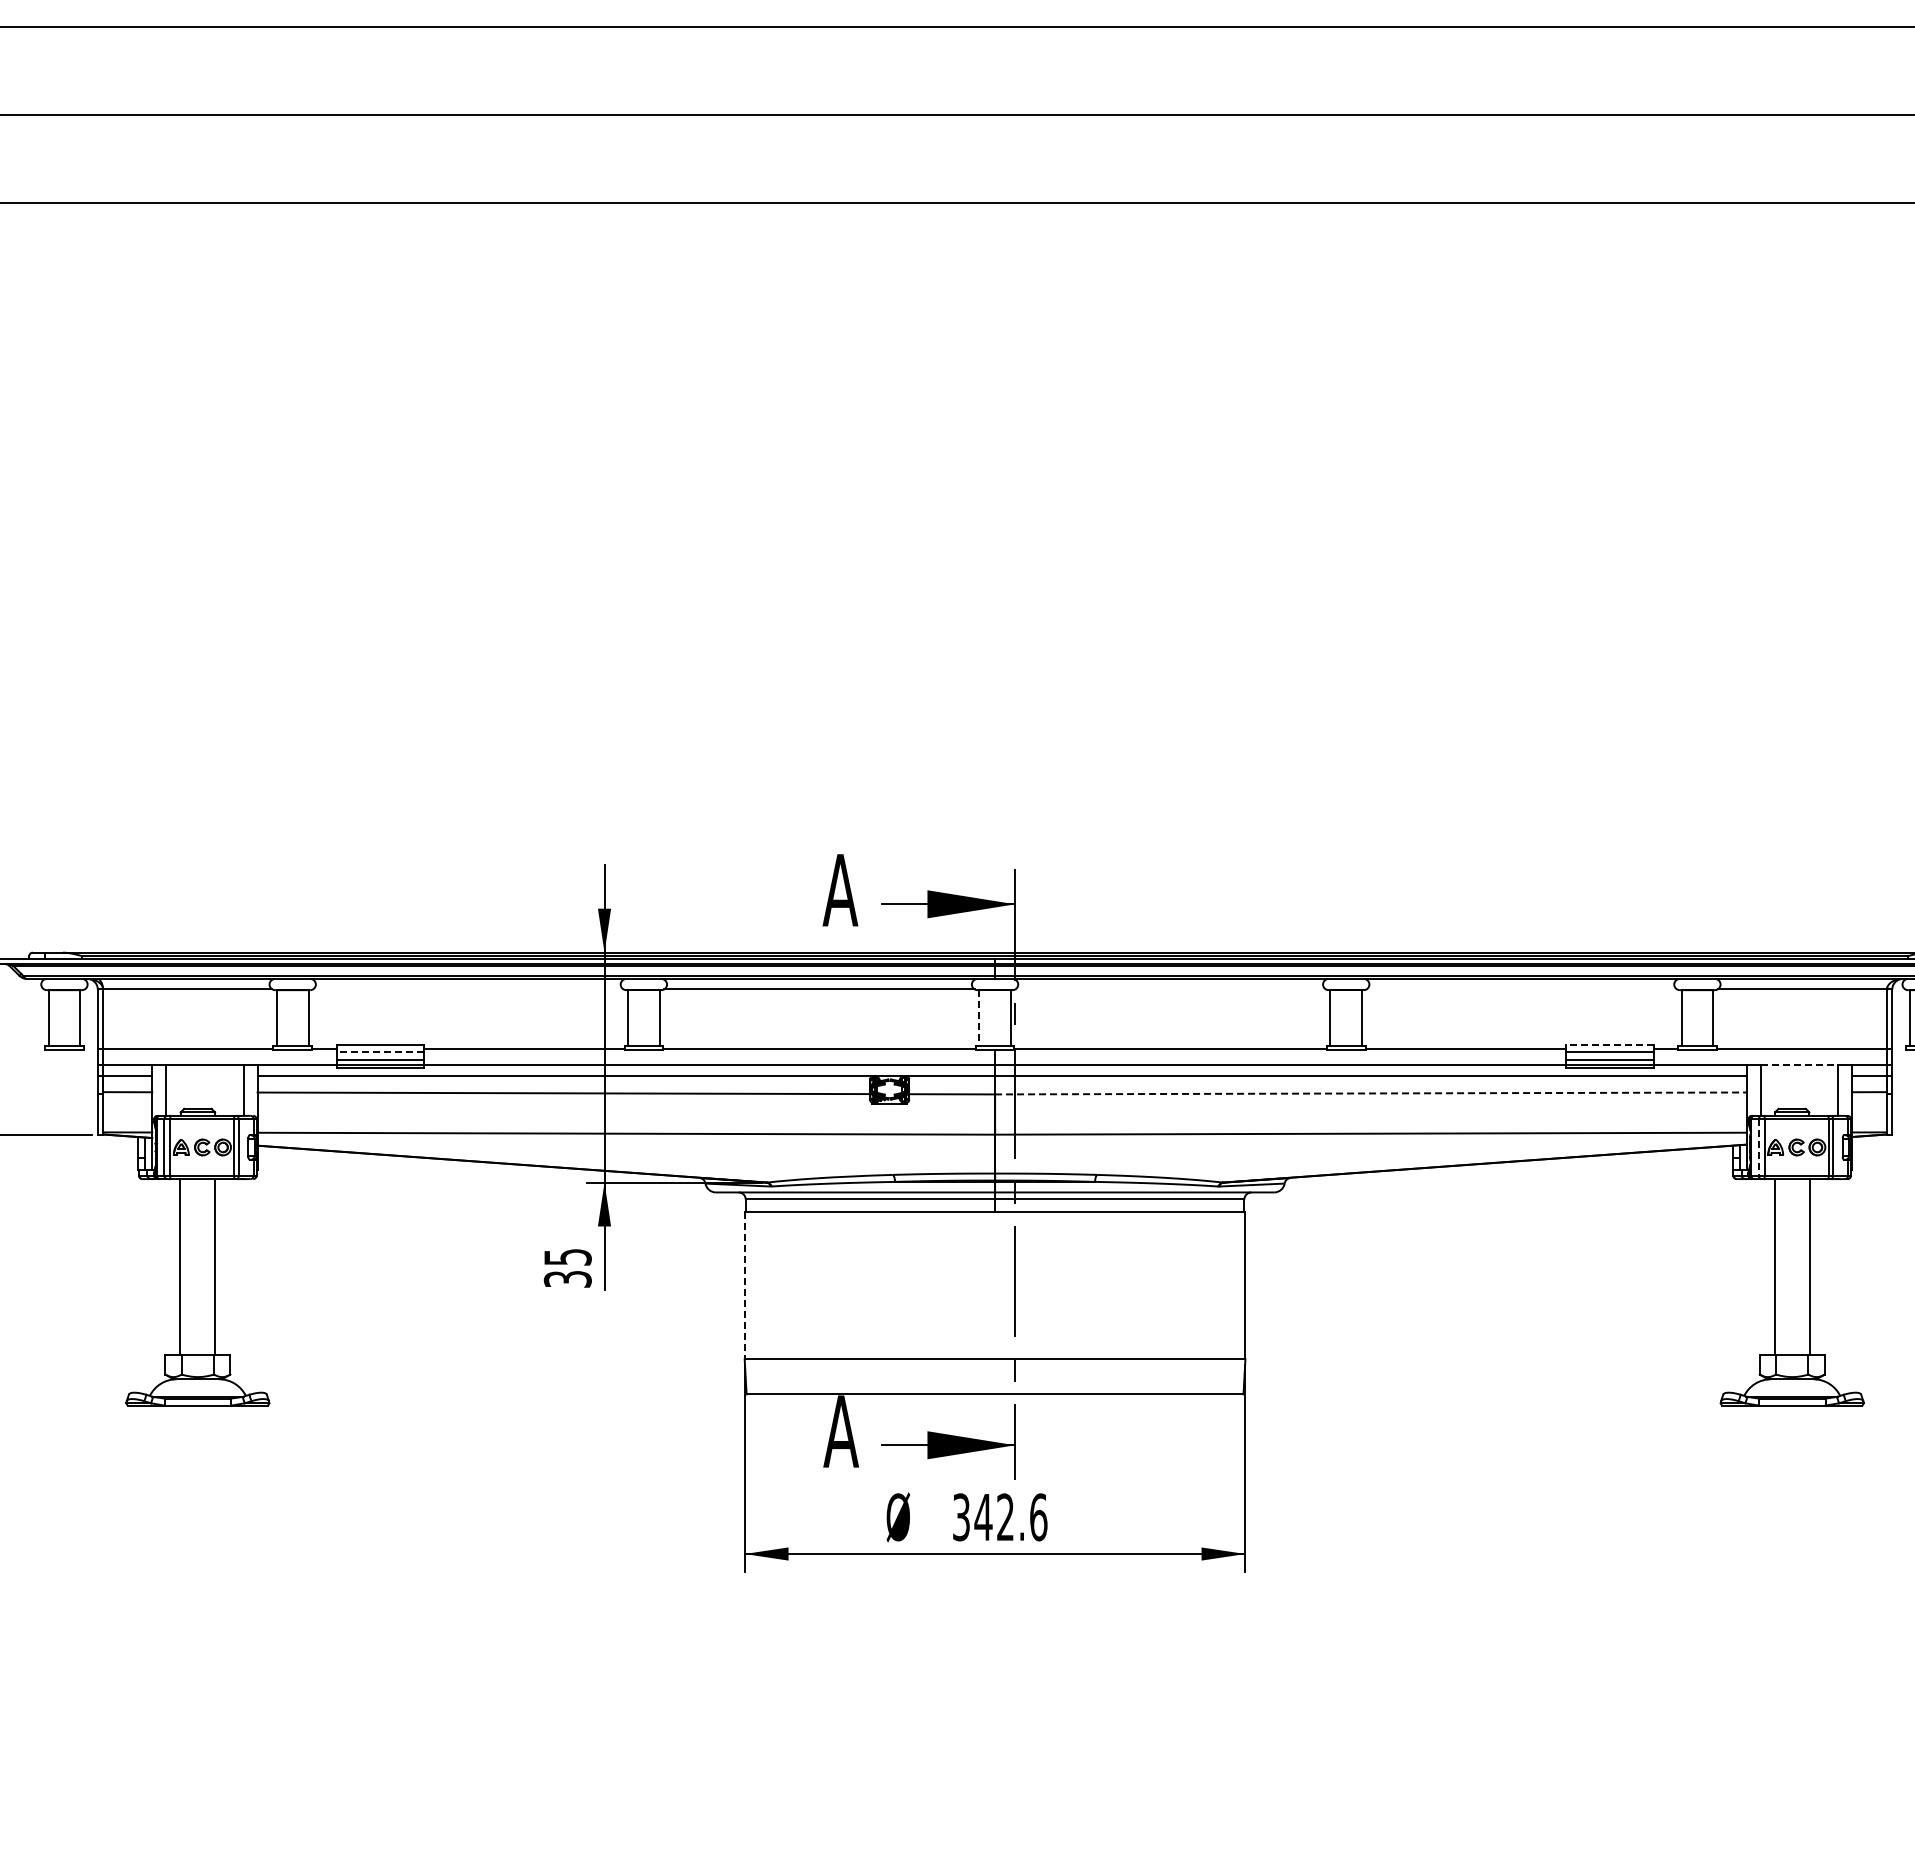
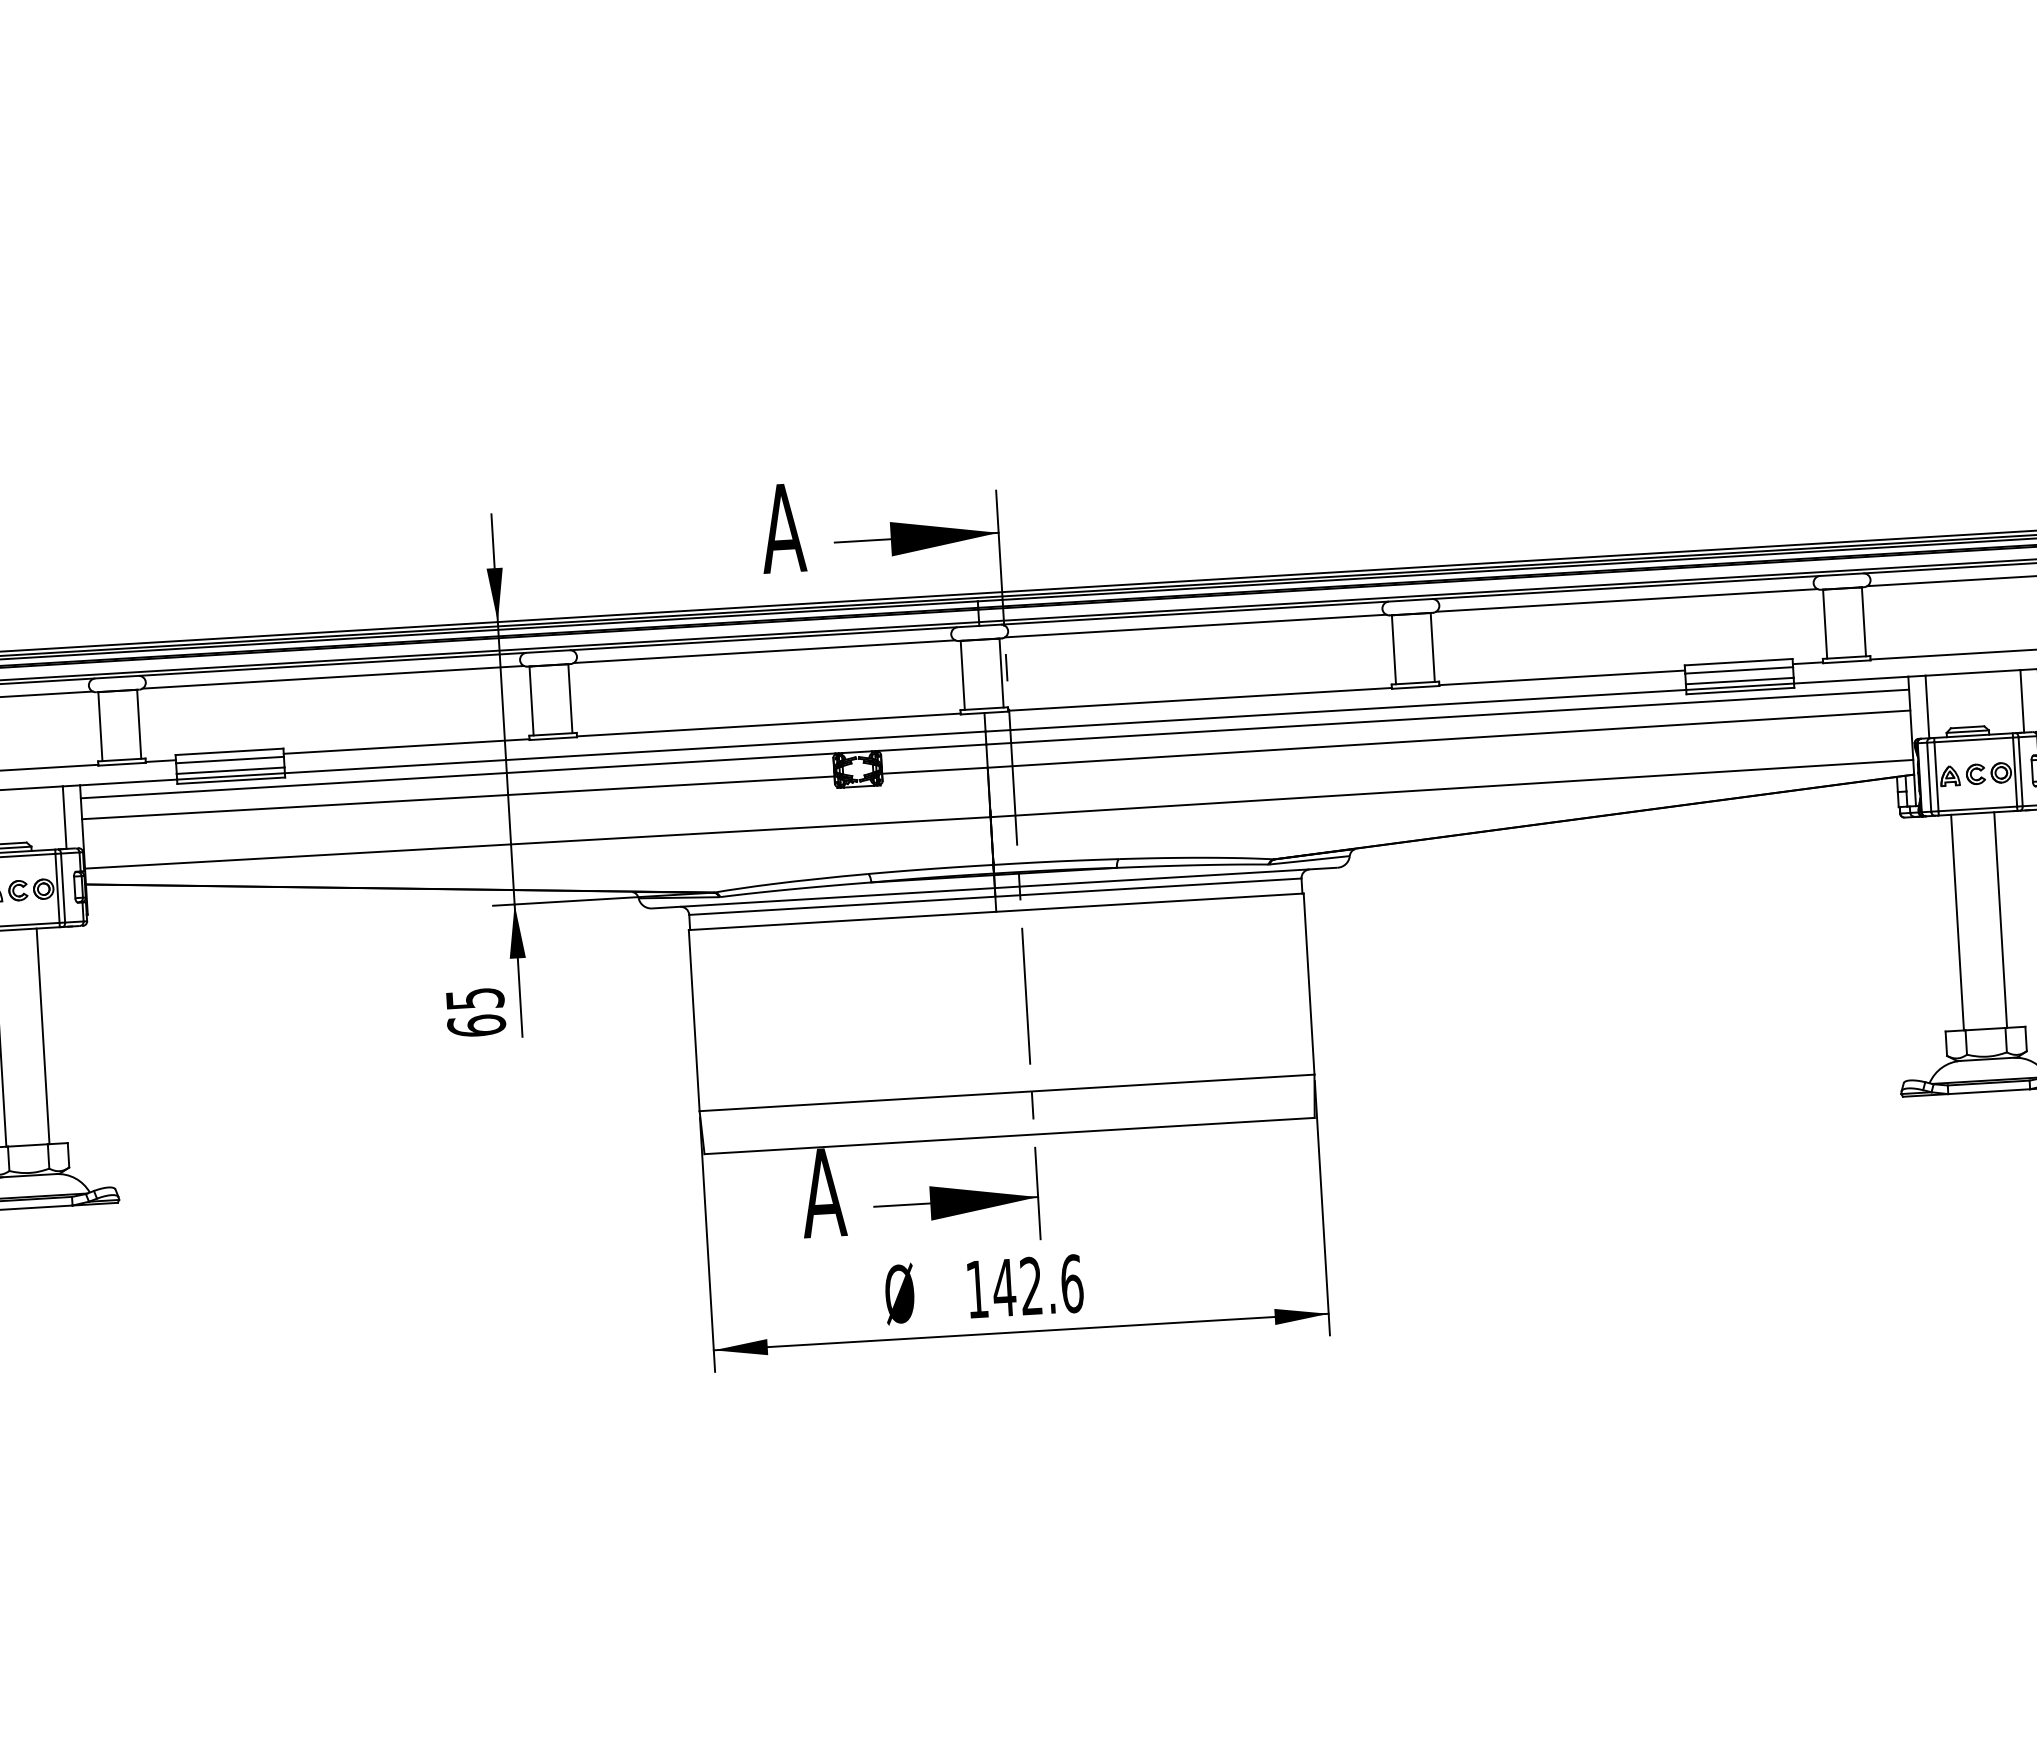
line: (467, 989) -> (332, 677), added
line: (1170, 989) -> (1195, 626), added
line: (1521, 989) -> (1626, 600), added
line: (979, 1018) -> (963, 675), dashed -> solid
line: (1609, 1044) -> (1738, 661), dashed -> solid
line: (380, 1051) -> (230, 759), dashed -> solid
line: (1799, 1064) -> (1973, 672), dashed -> solid
line: (1370, 1093) -> (1448, 739), dashed -> solid
line: (1758, 1147) -> (1928, 777), dashed -> solid
text: (567, 1278) -> (476, 1024), 35 -> 65
line: (744, 1285) -> (694, 1020), dashed -> solid
text: (961, 1517) -> (977, 1289), 342.6 -> 142.6

